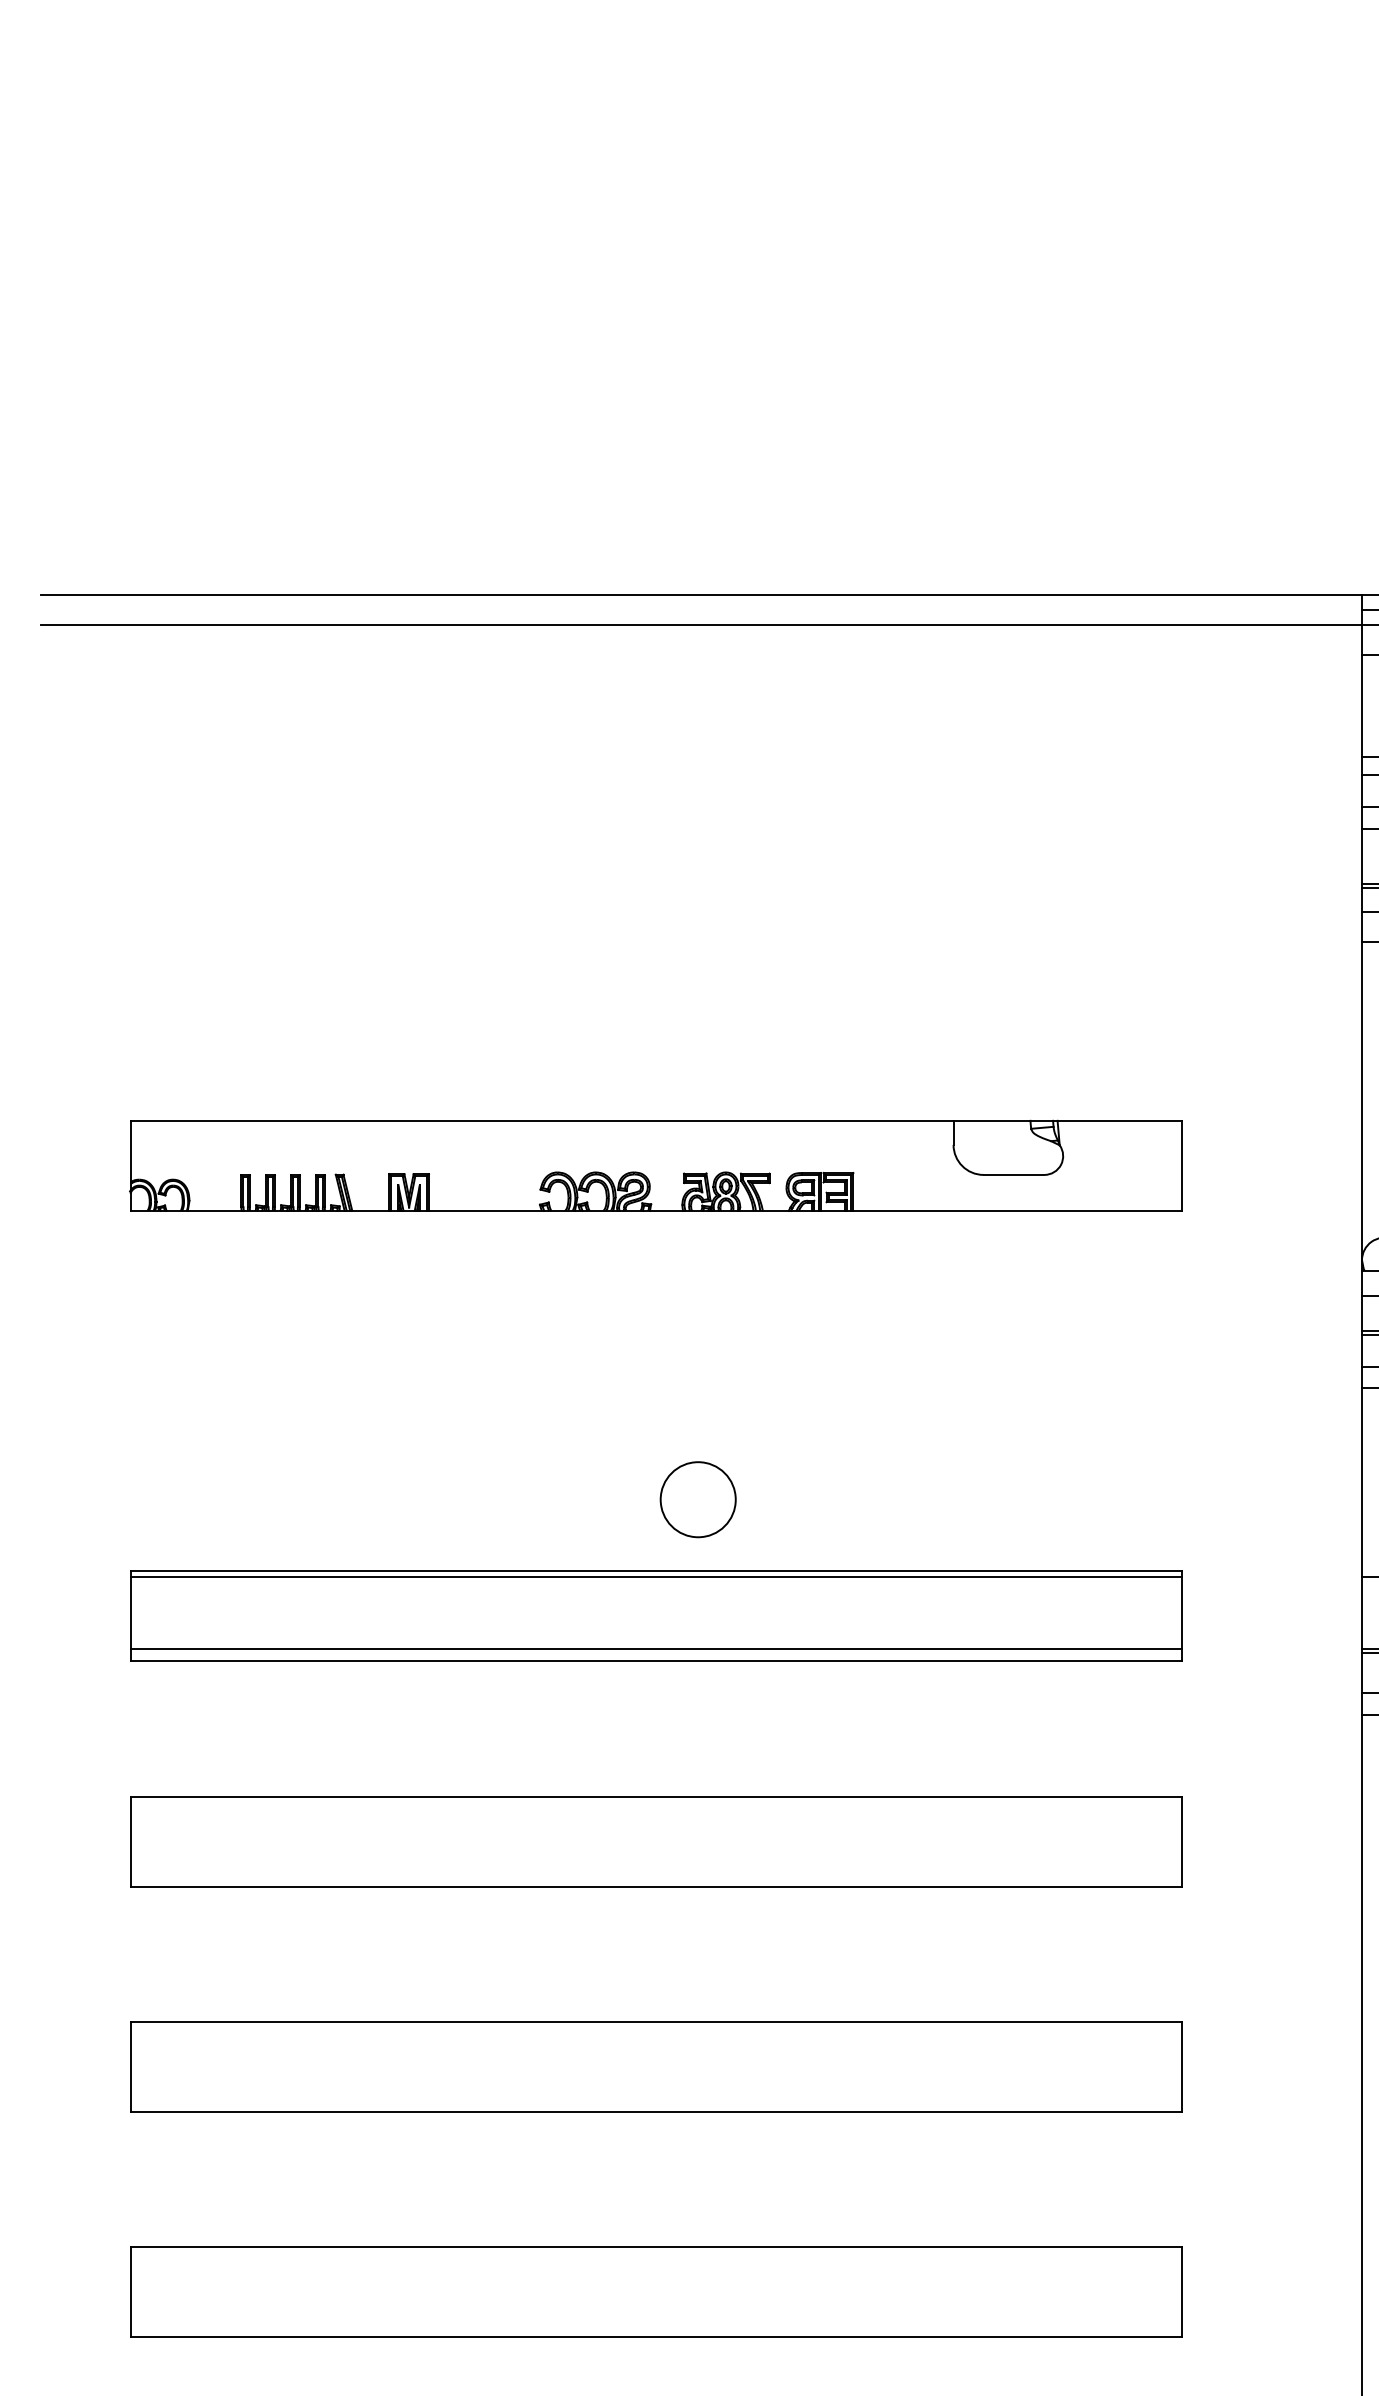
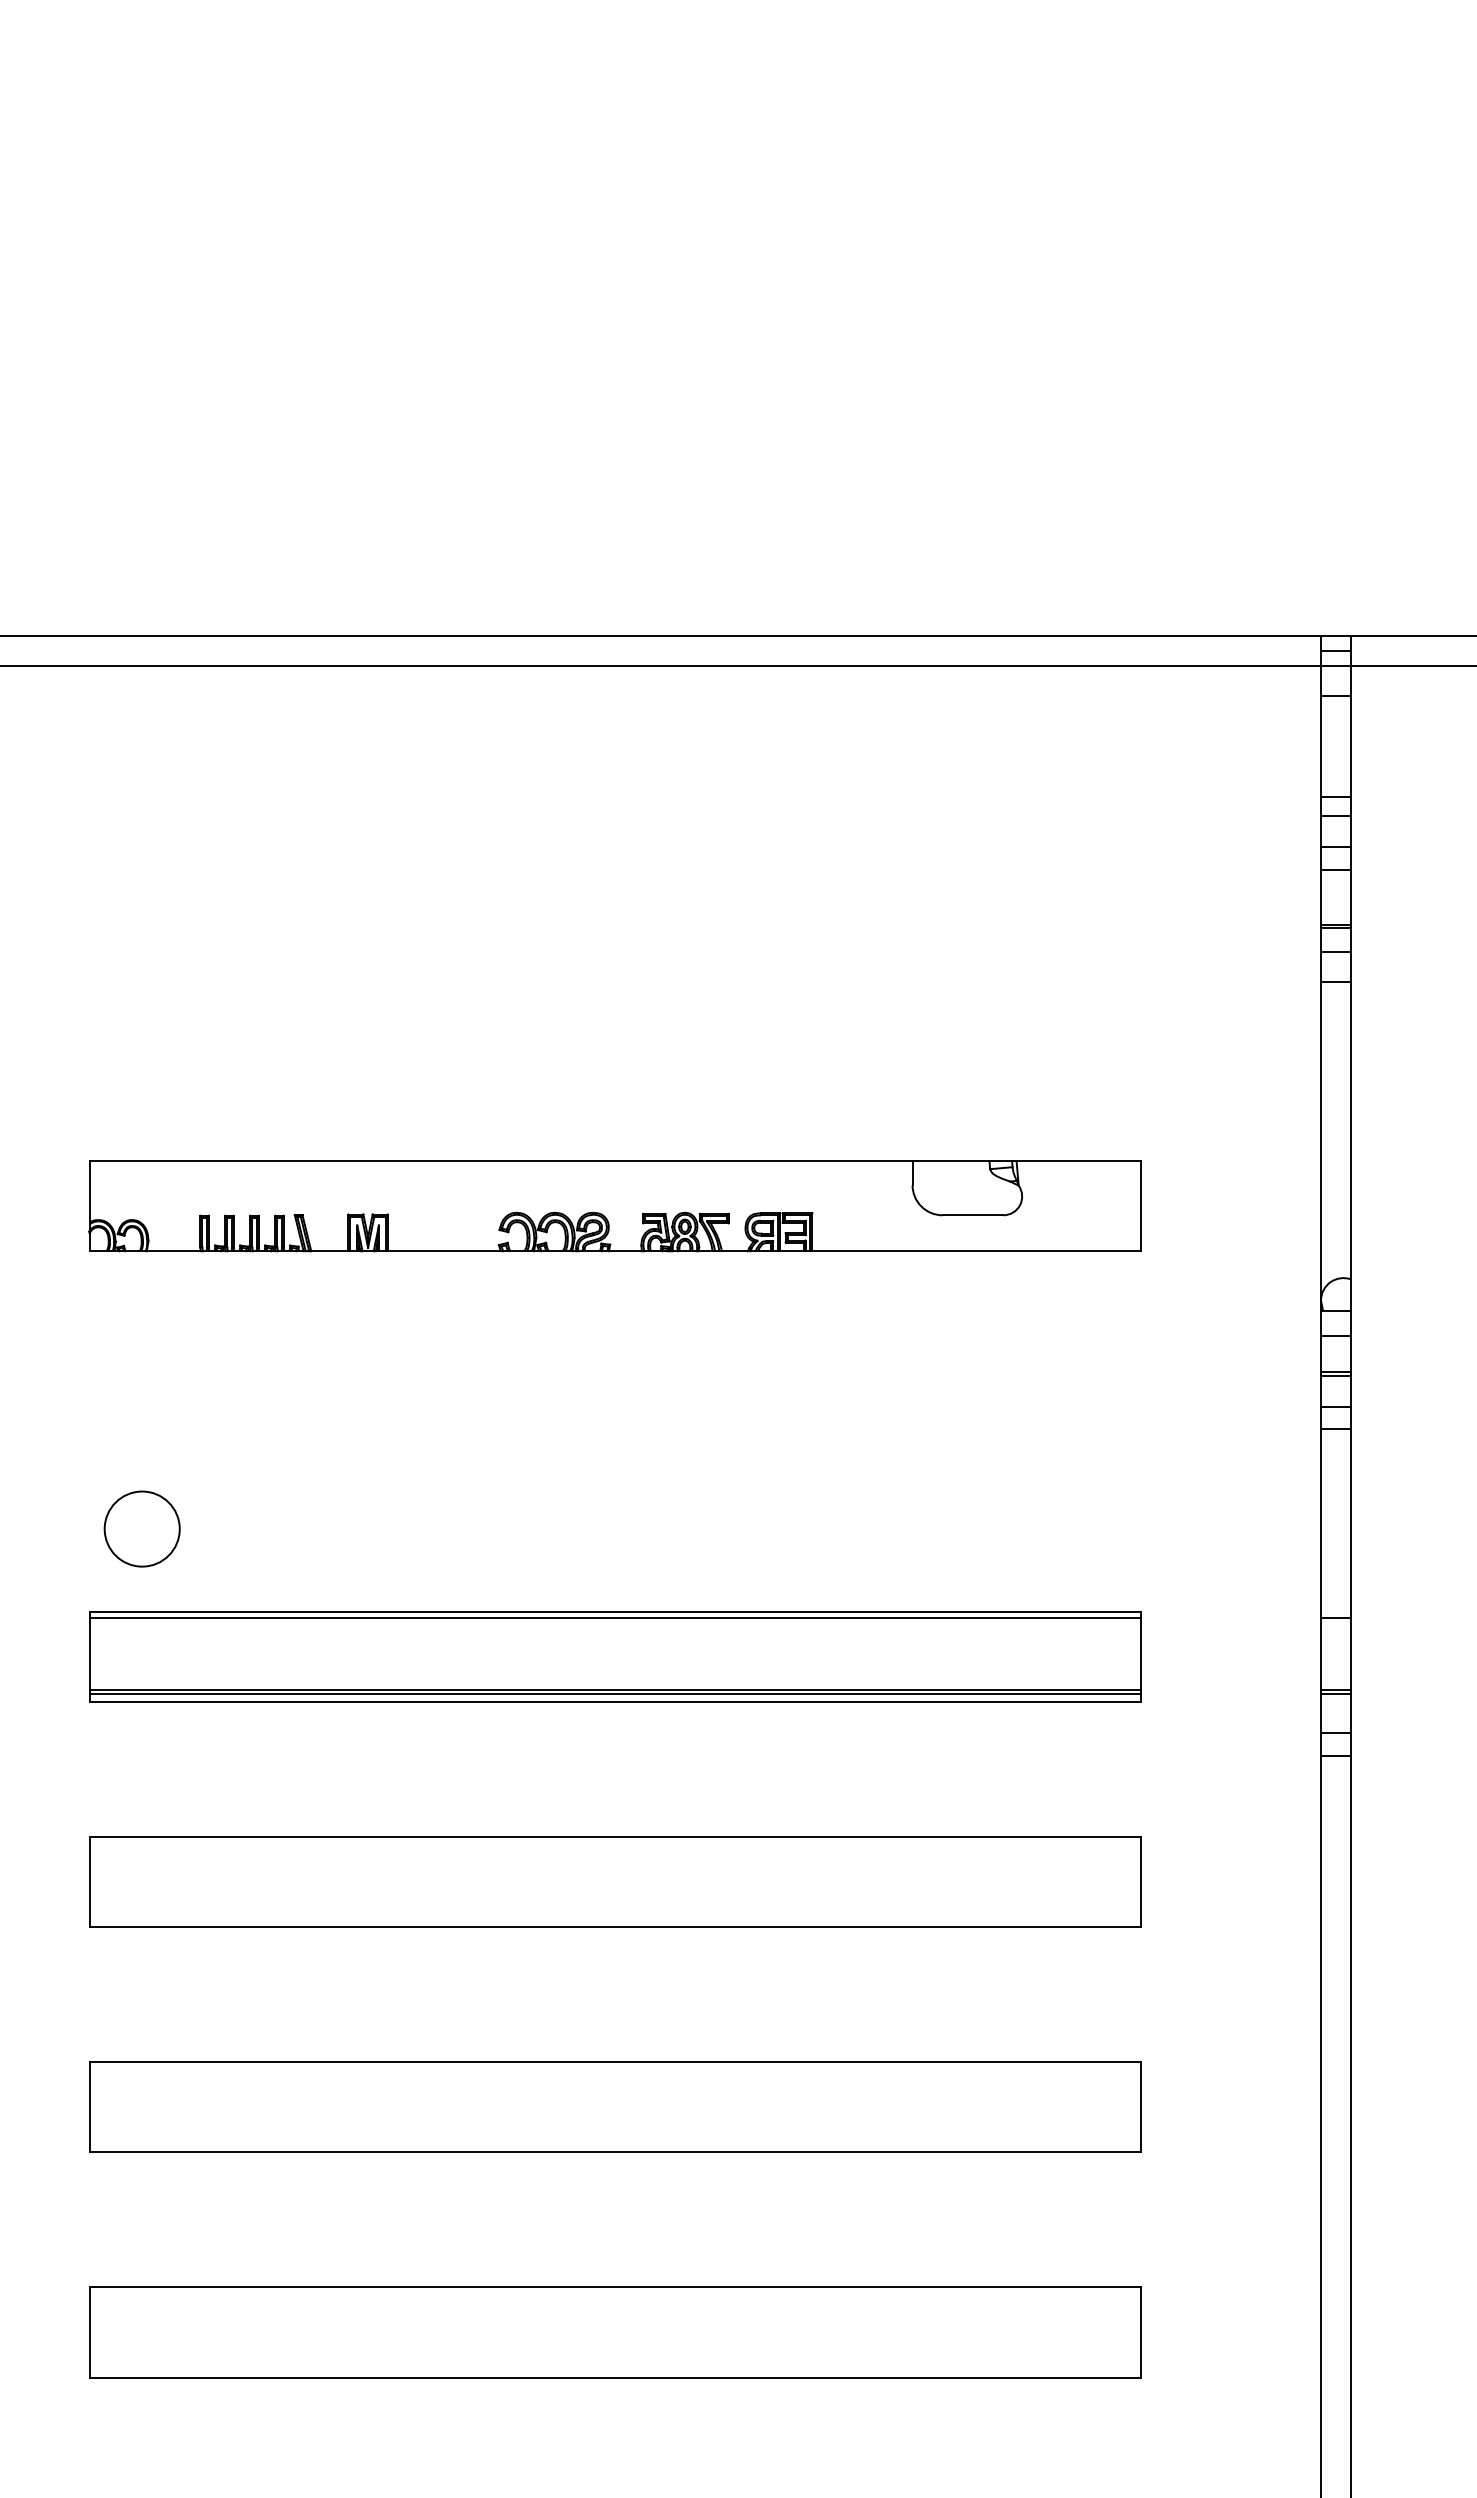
circle: (697, 1499) -> (141, 1528), moved
line: (655, 1653) -> (614, 1693), added

